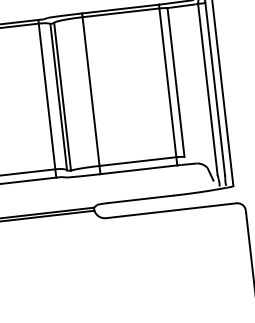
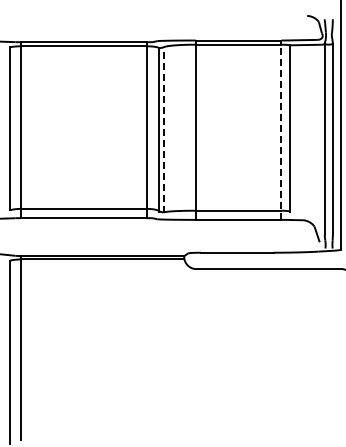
line: (168, 85) -> (281, 130), solid -> dashed
line: (62, 96) -> (163, 129), solid -> dashed

